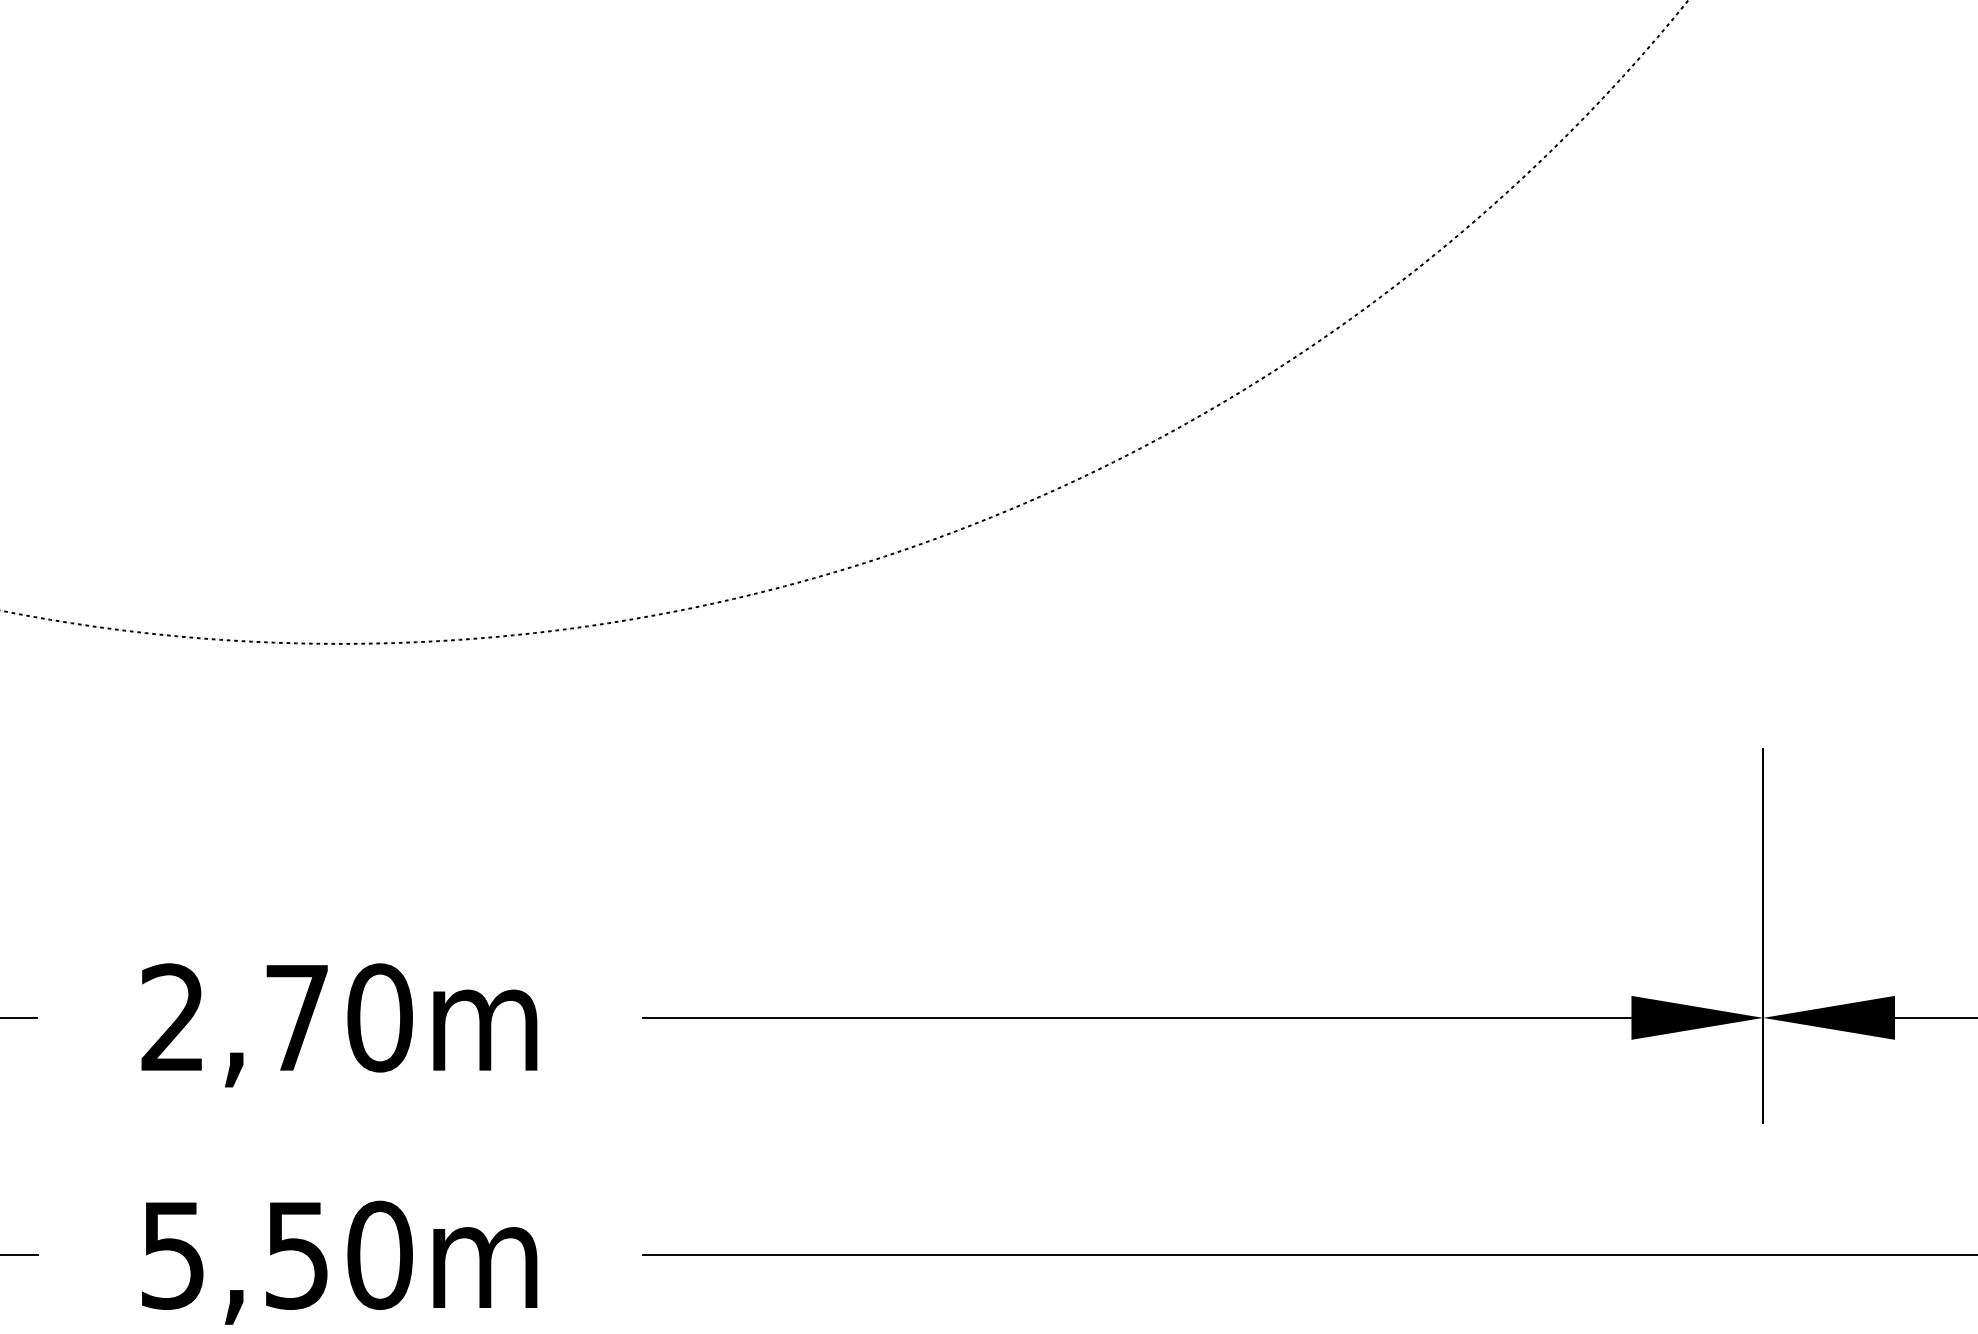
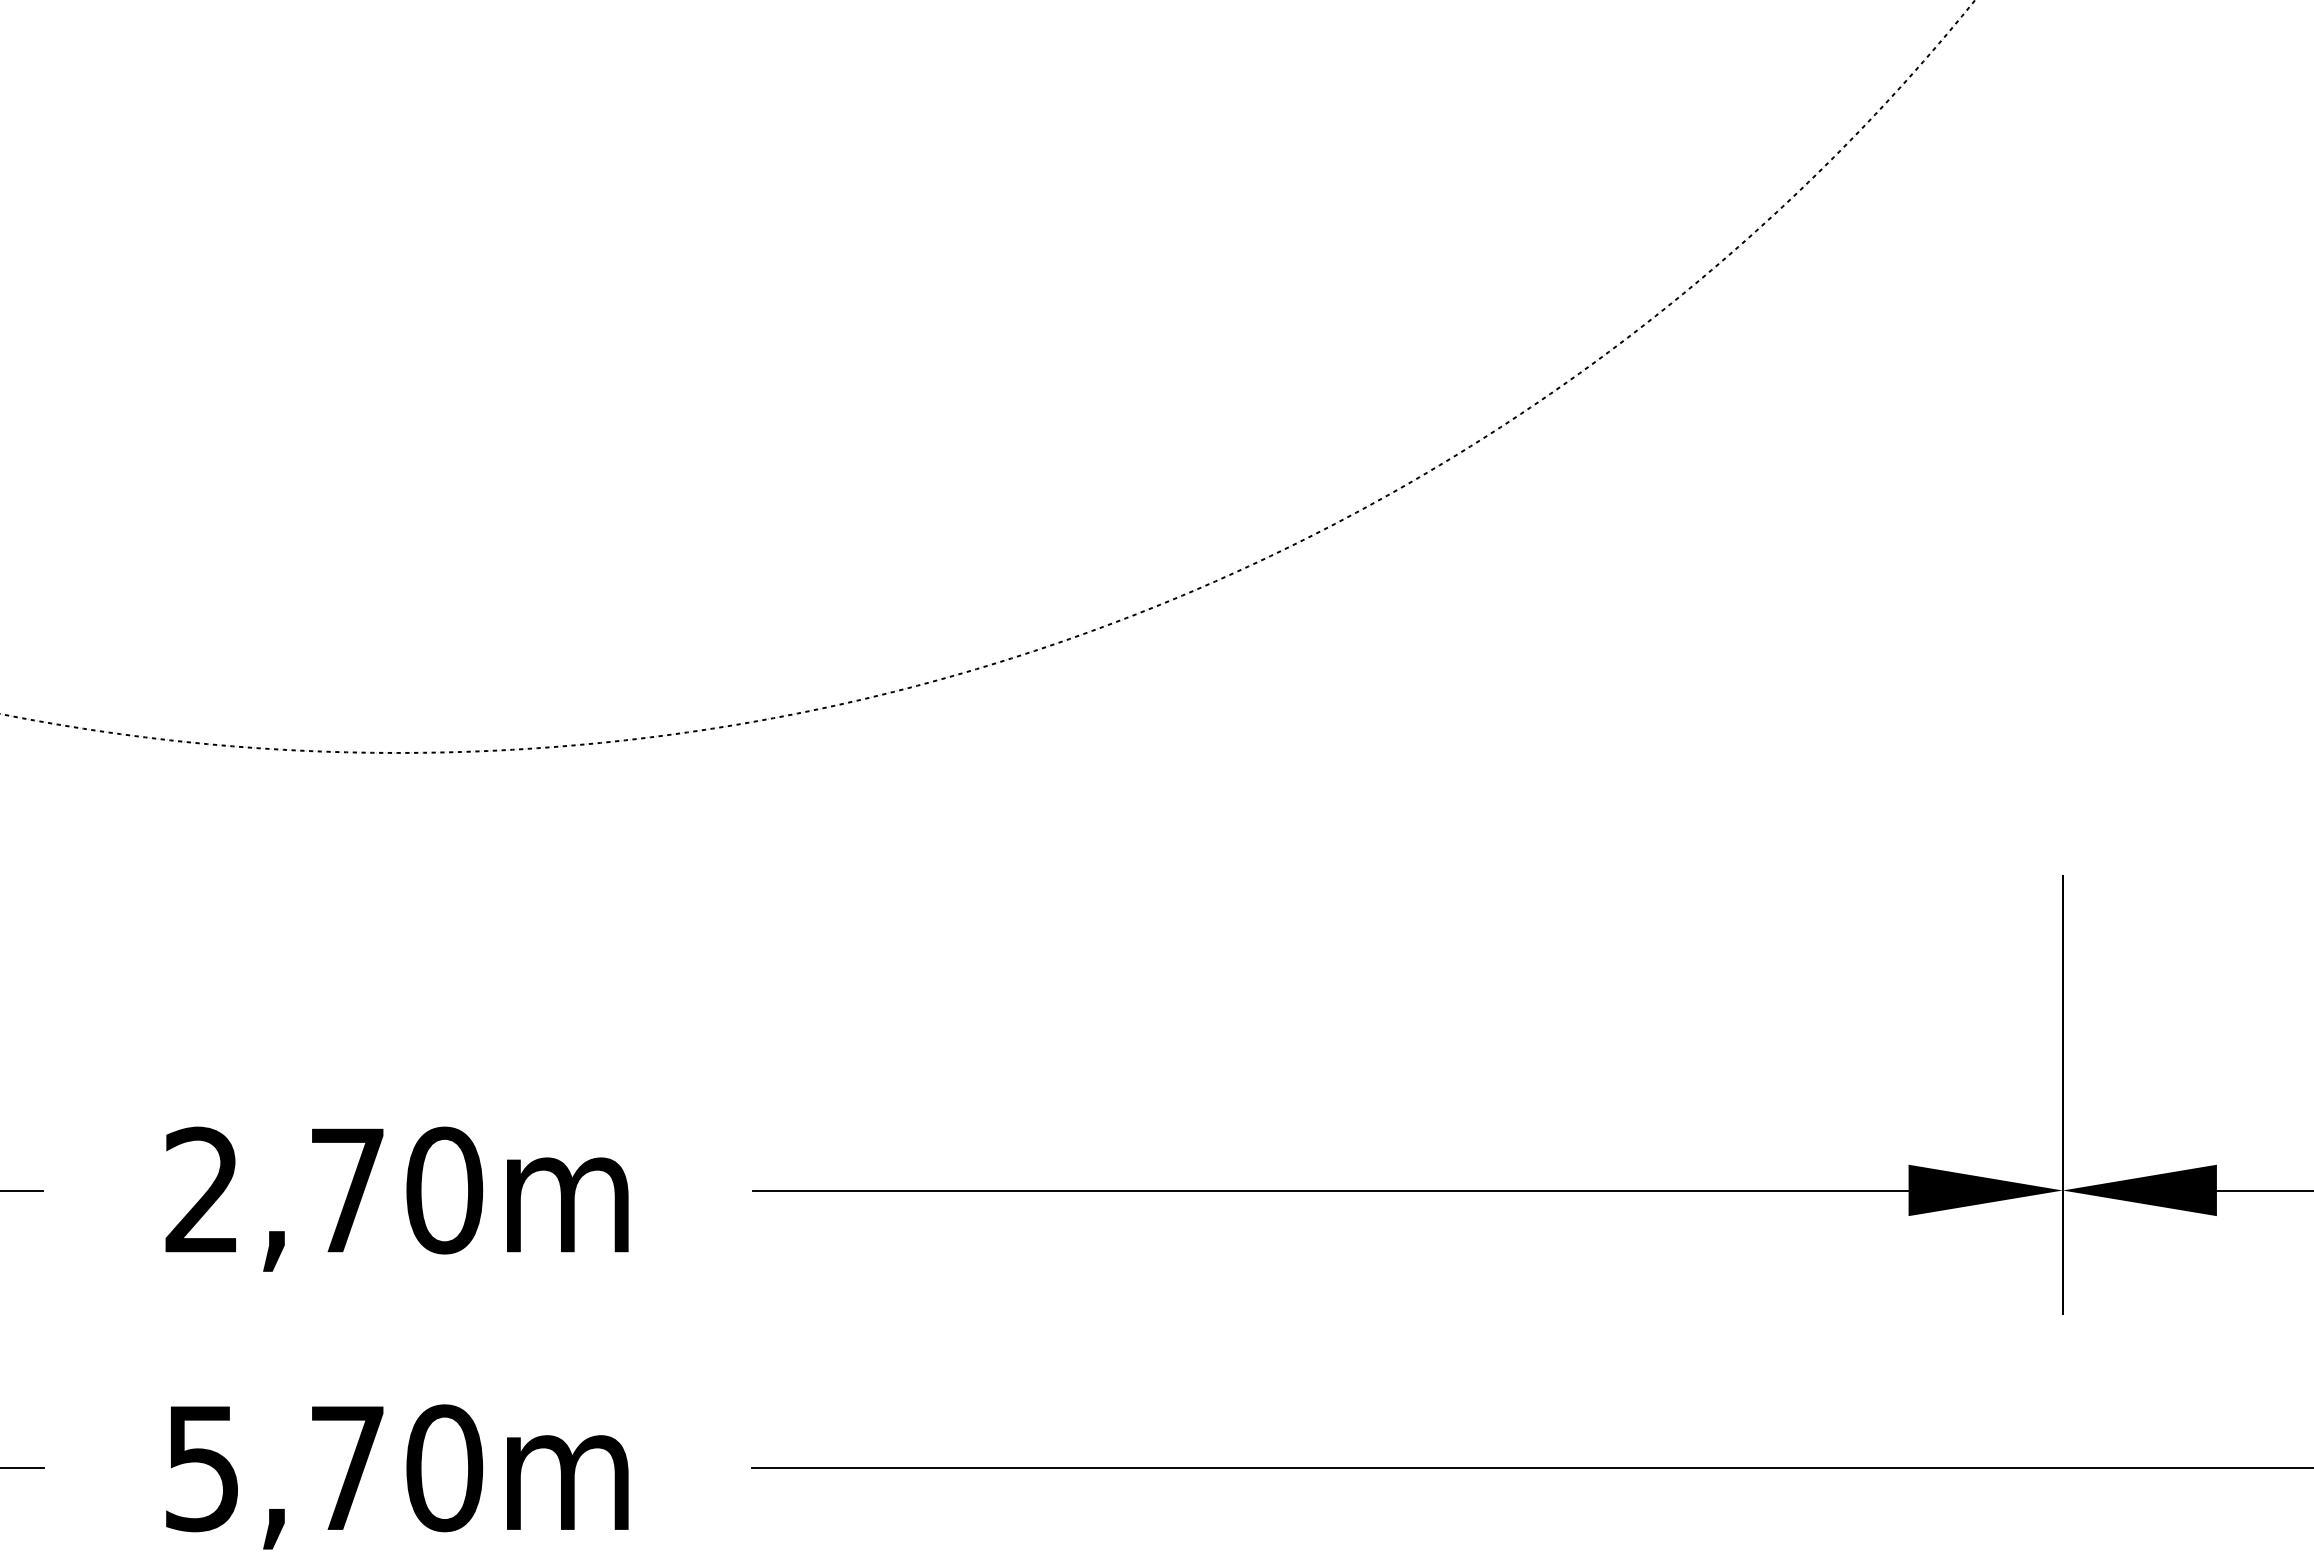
text: (297, 1256) -> (347, 1469), 5,50m -> 5,70m

